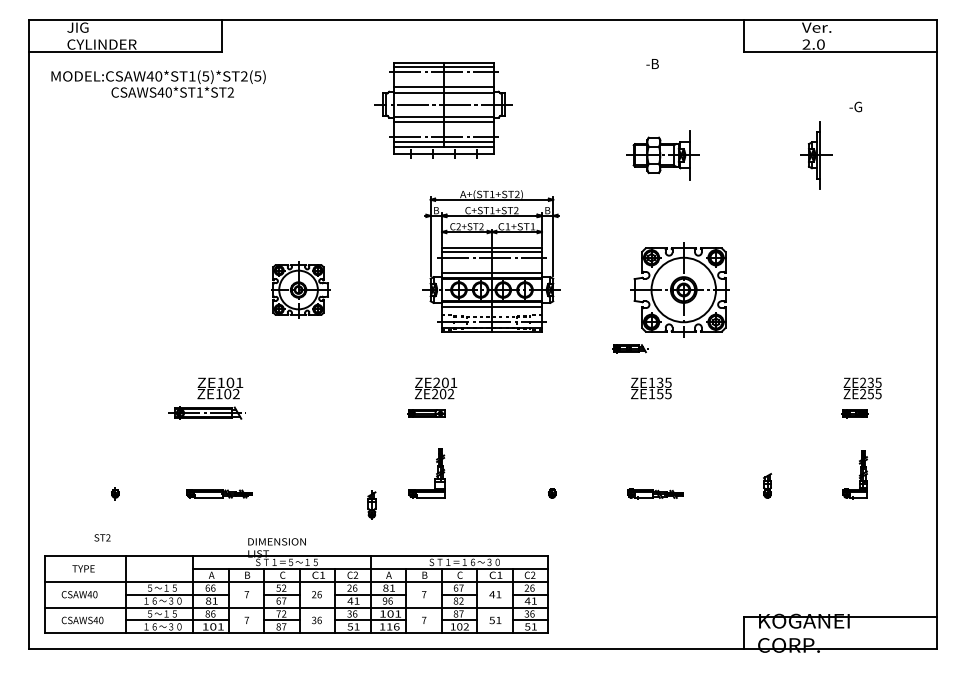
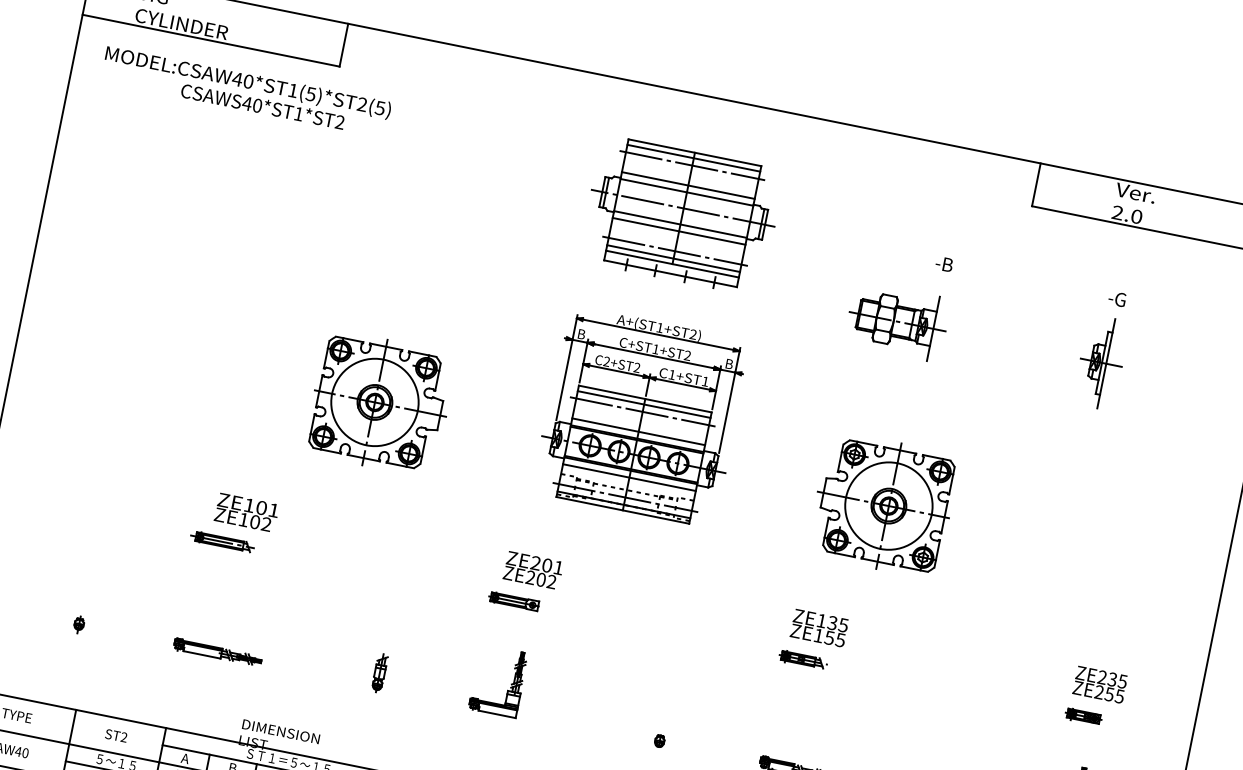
text: (652, 63) -> (944, 263), moved
text: (855, 106) -> (1117, 298), moved
part: (443, 110) -> (681, 216), moved
part: (300, 289) -> (379, 402), size x1.67
part: (630, 348) -> (803, 659), moved
part: (206, 412) -> (221, 540), size x0.62
part: (371, 504) -> (379, 672), moved
text: (102, 537) -> (116, 735), moved

